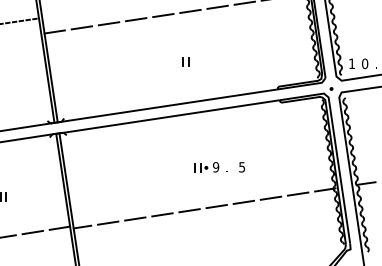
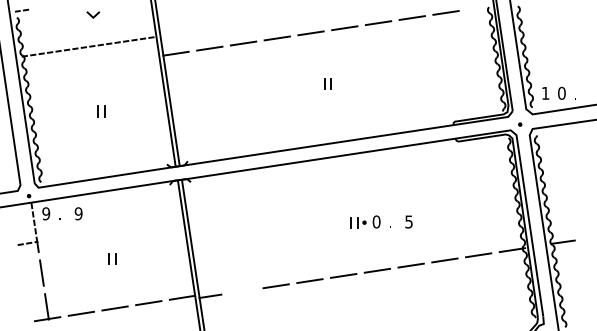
part: (185, 61) -> (327, 83), moved
text: (215, 166) -> (376, 221), 9 -> 0
line: (108, 223) -> (242, 291), removed

